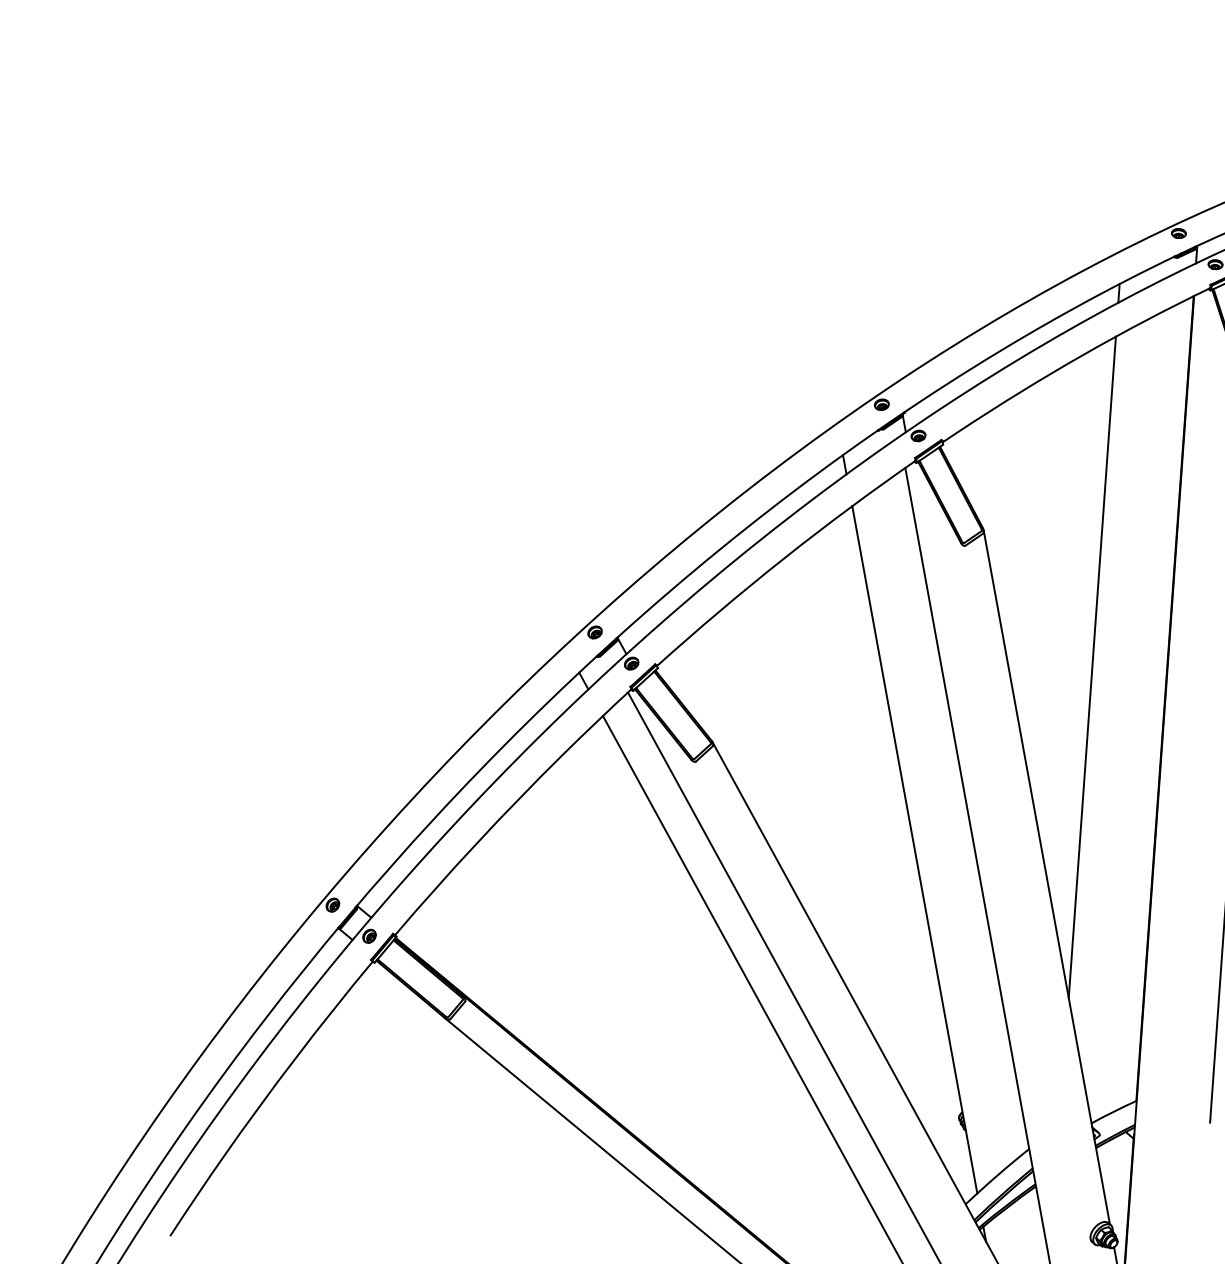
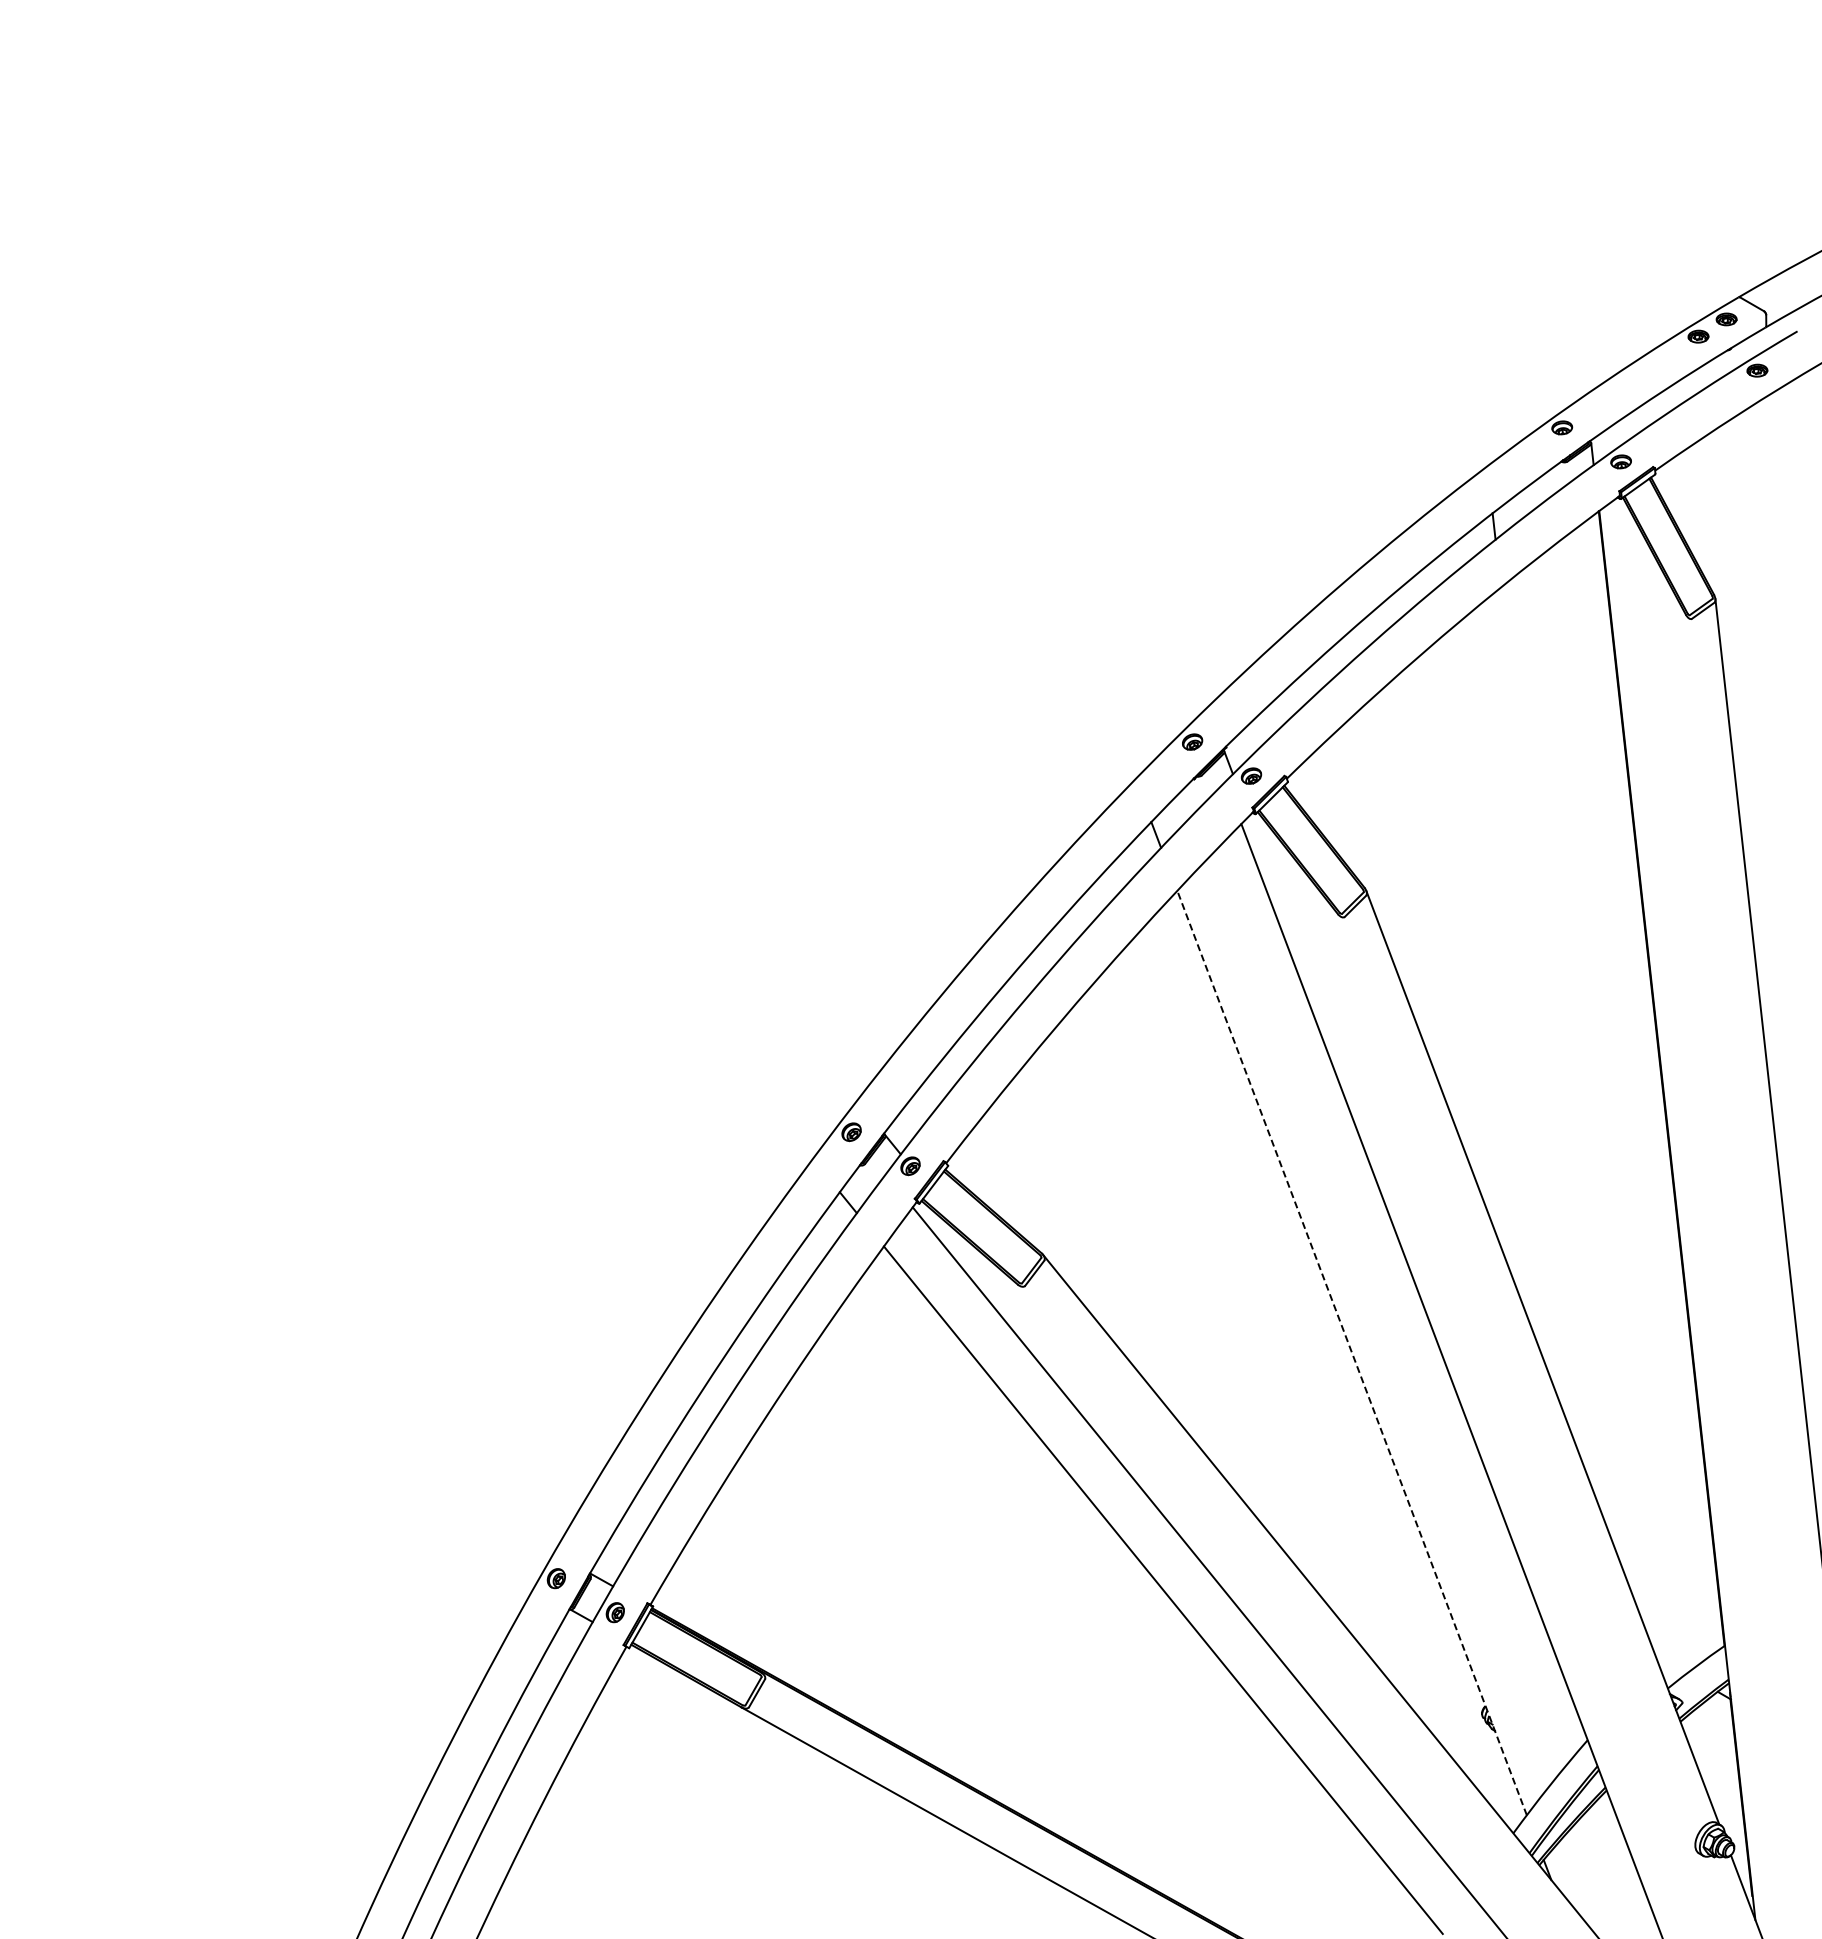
line: (1092, 667) -> (1552, 1053), removed
line: (914, 849) -> (1351, 1352), solid -> dashed

